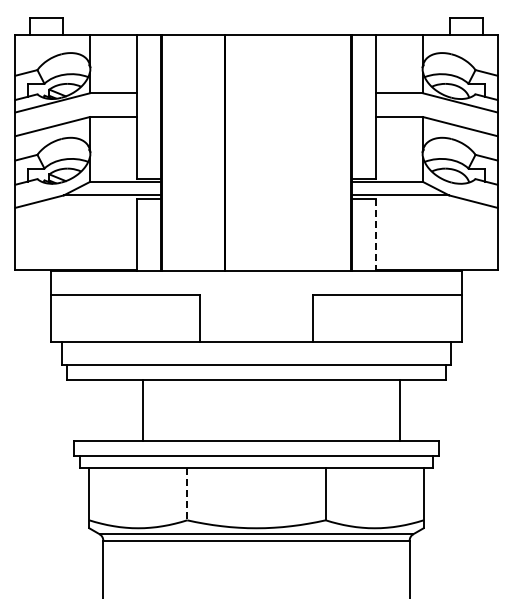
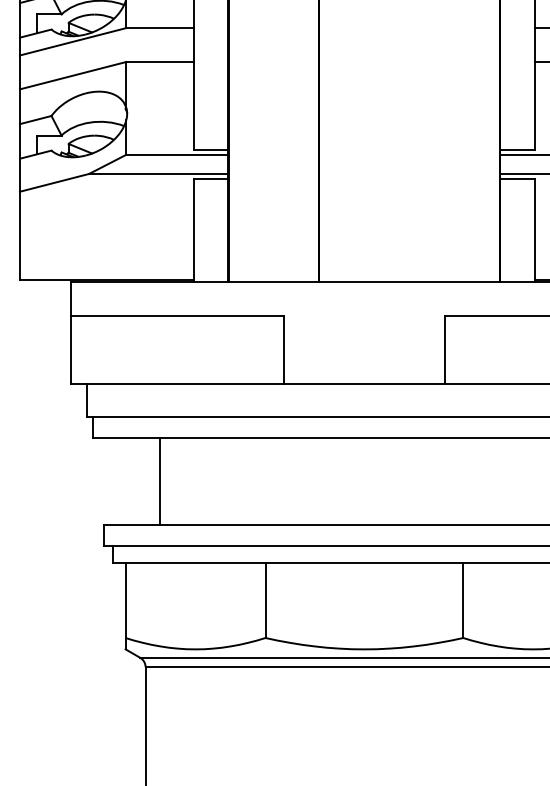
line: (376, 235) -> (535, 231), dashed -> solid
line: (143, 410) -> (160, 481), moved
line: (187, 494) -> (265, 601), dashed -> solid

